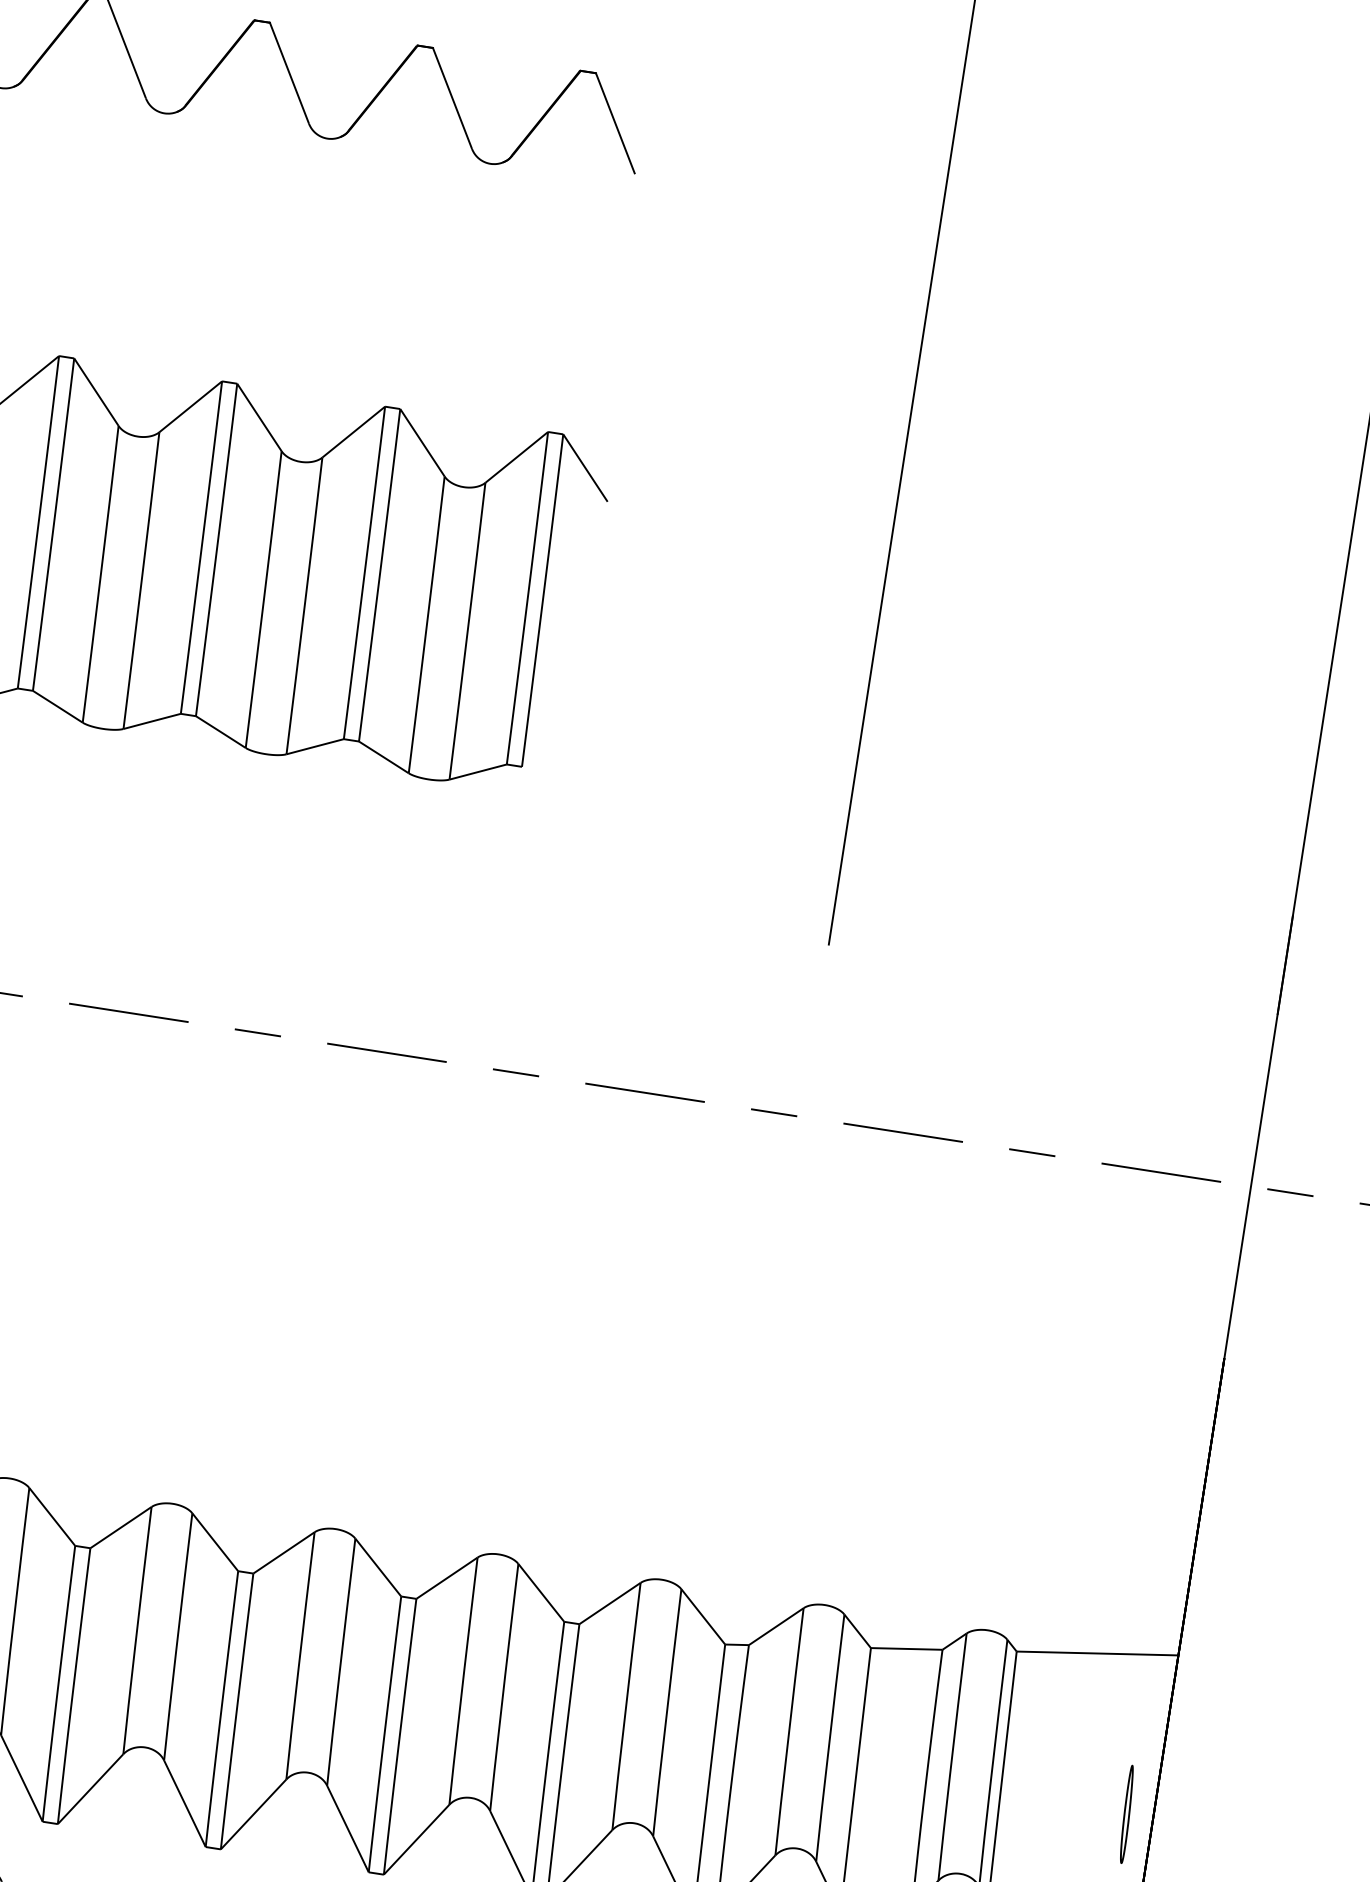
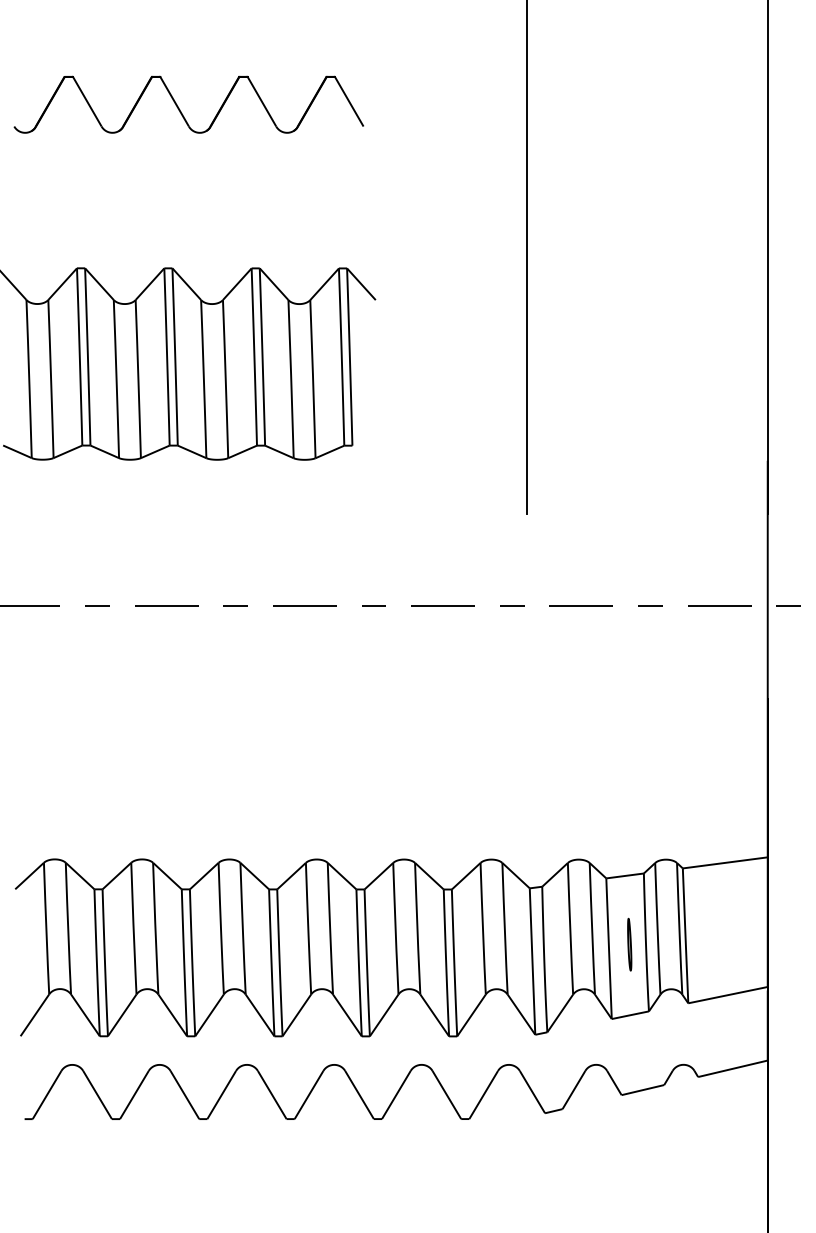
part: (1126, 1814) -> (629, 944), moved

